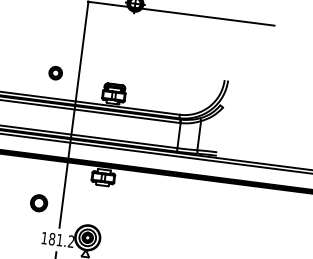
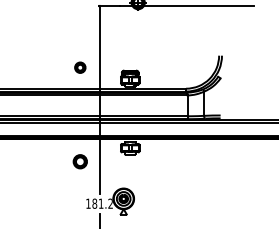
part: (38, 202) -> (79, 161), moved

